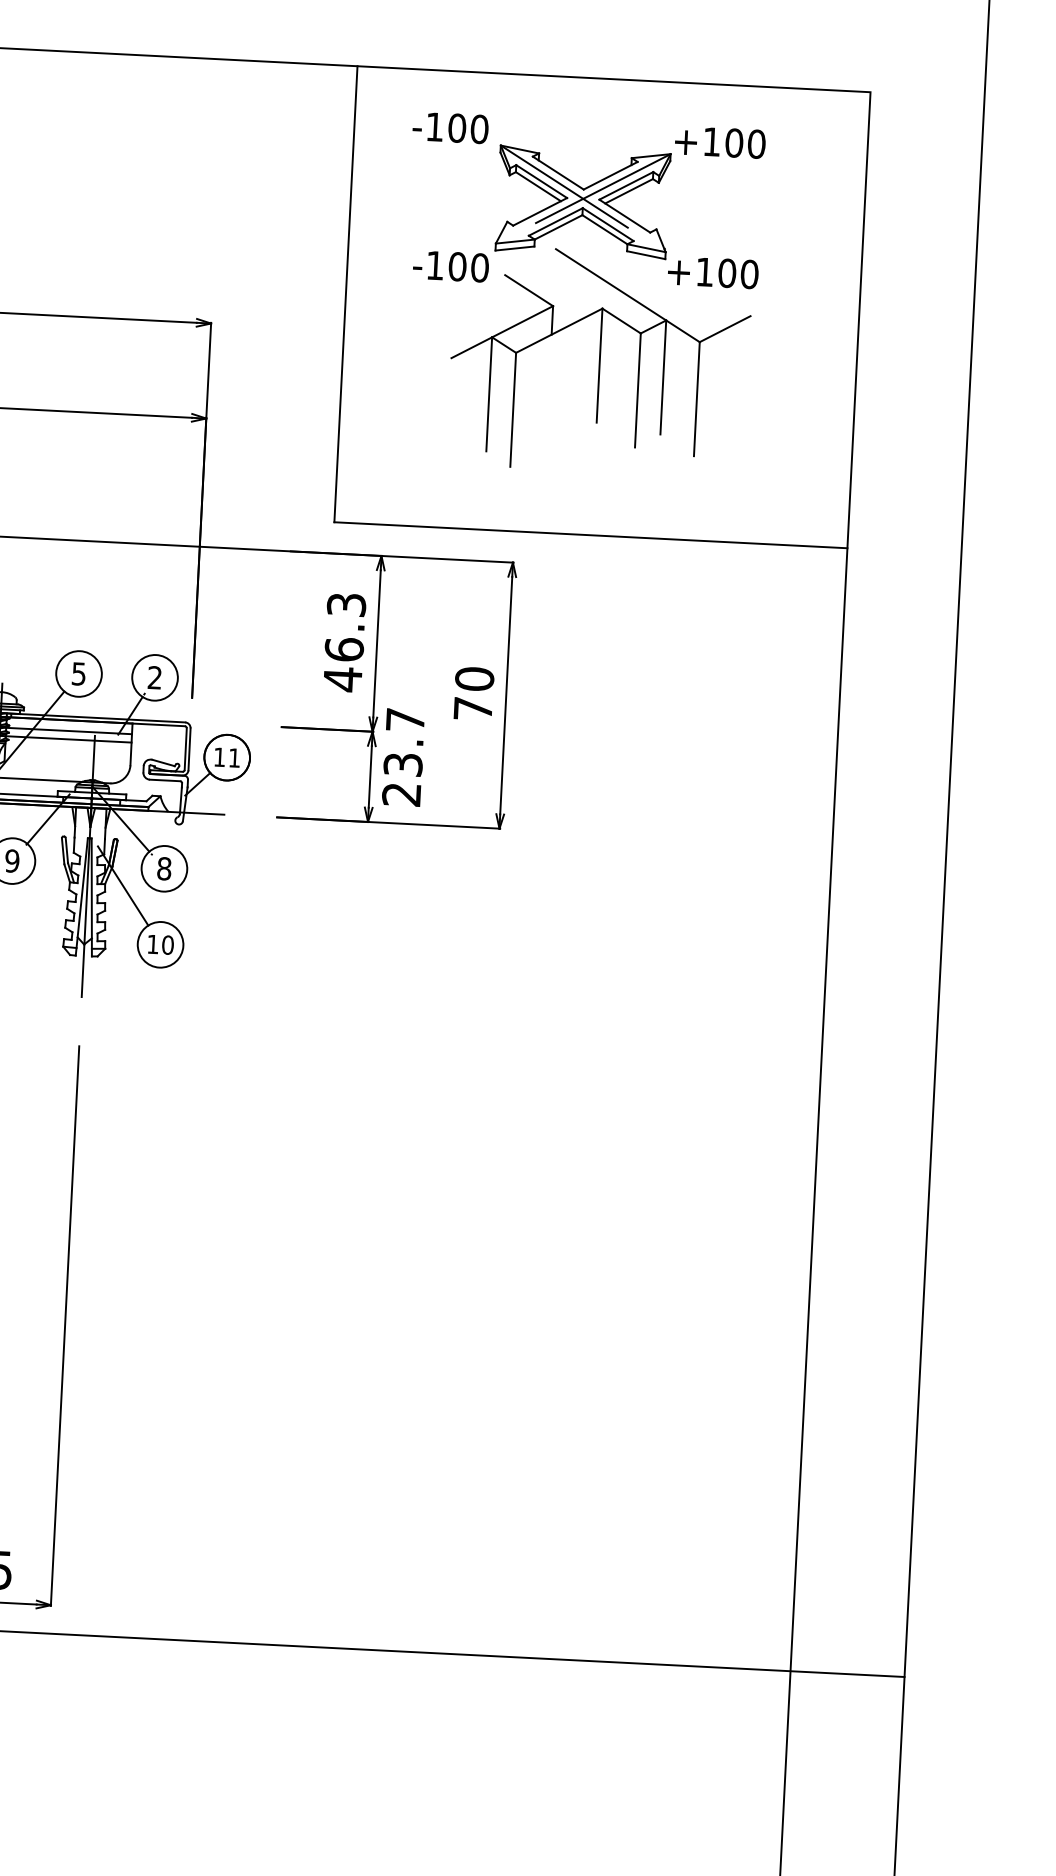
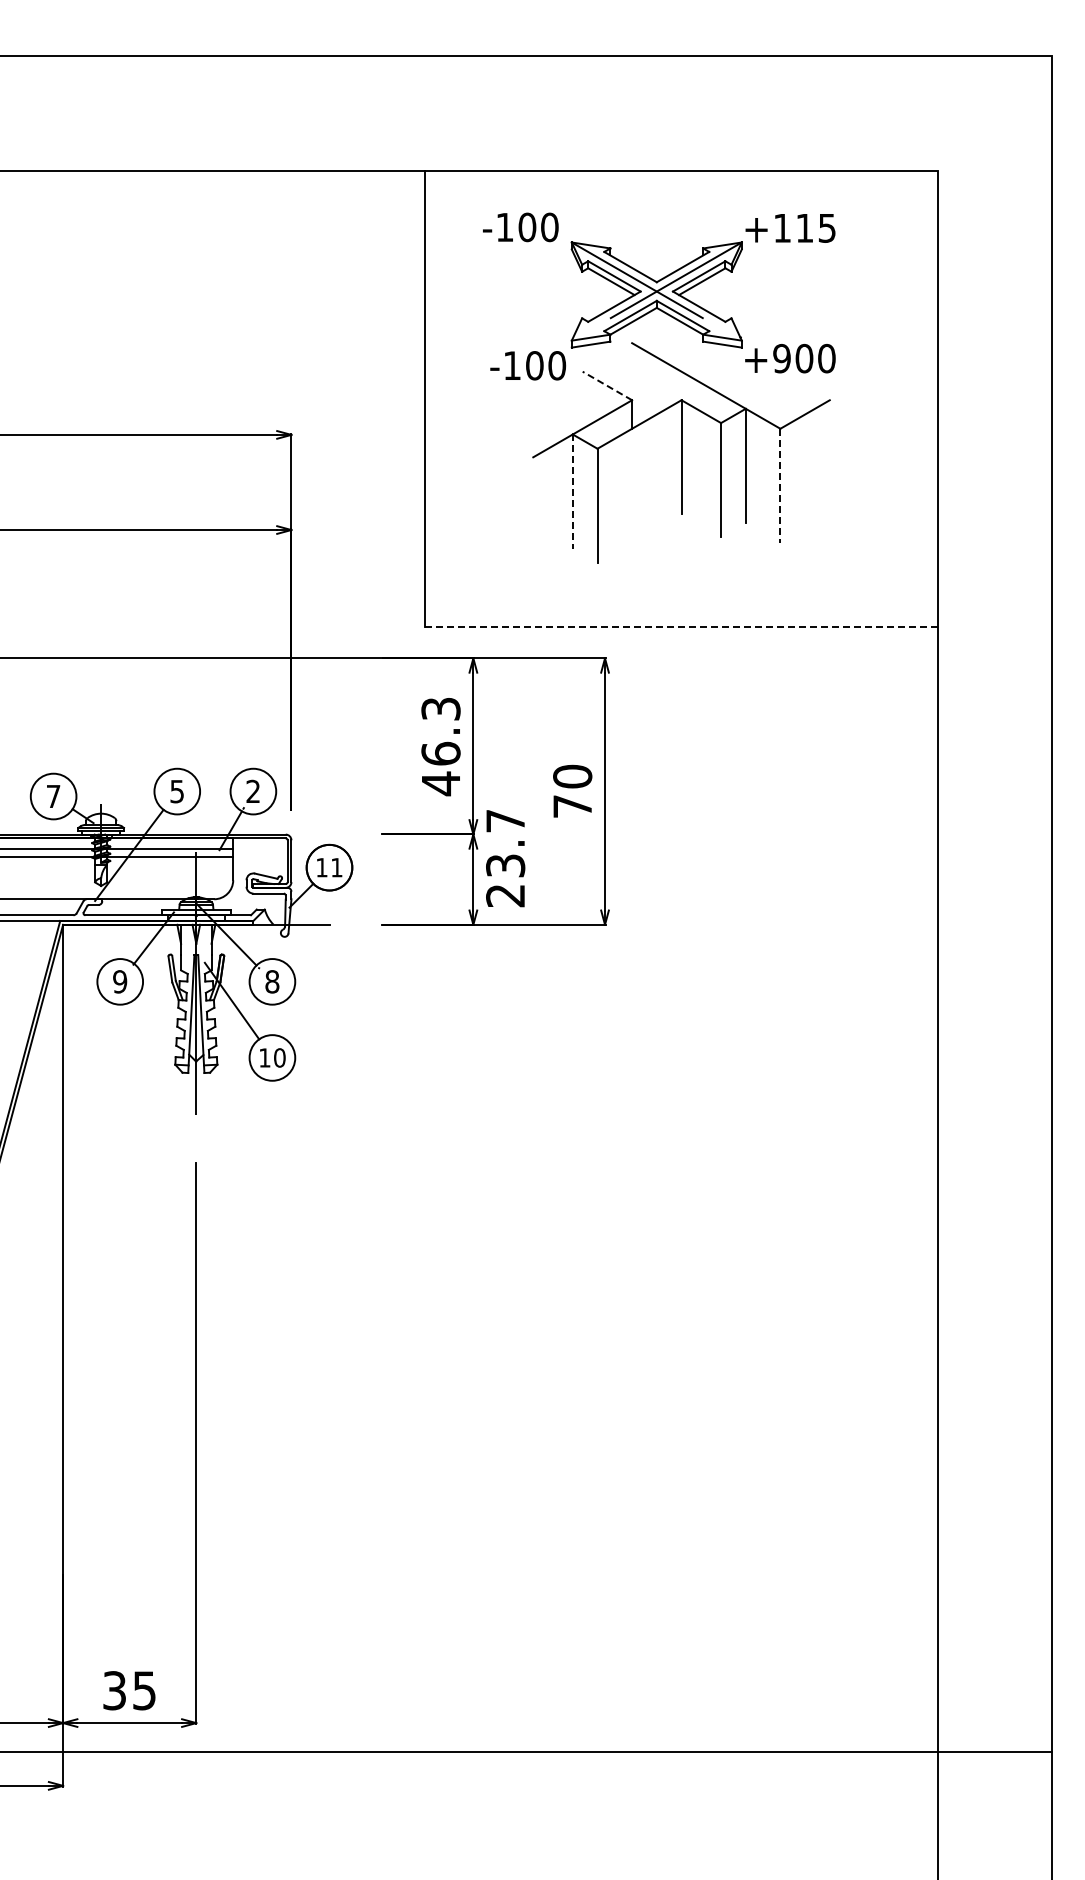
text: (745, 142) -> (816, 227), +100 -> +115
text: (704, 272) -> (781, 358), +100 -> +900
line: (529, 290) -> (607, 385), solid -> dashed
line: (488, 395) -> (572, 492), solid -> dashed
line: (696, 399) -> (780, 486), solid -> dashed
line: (590, 535) -> (681, 627), solid -> dashed

